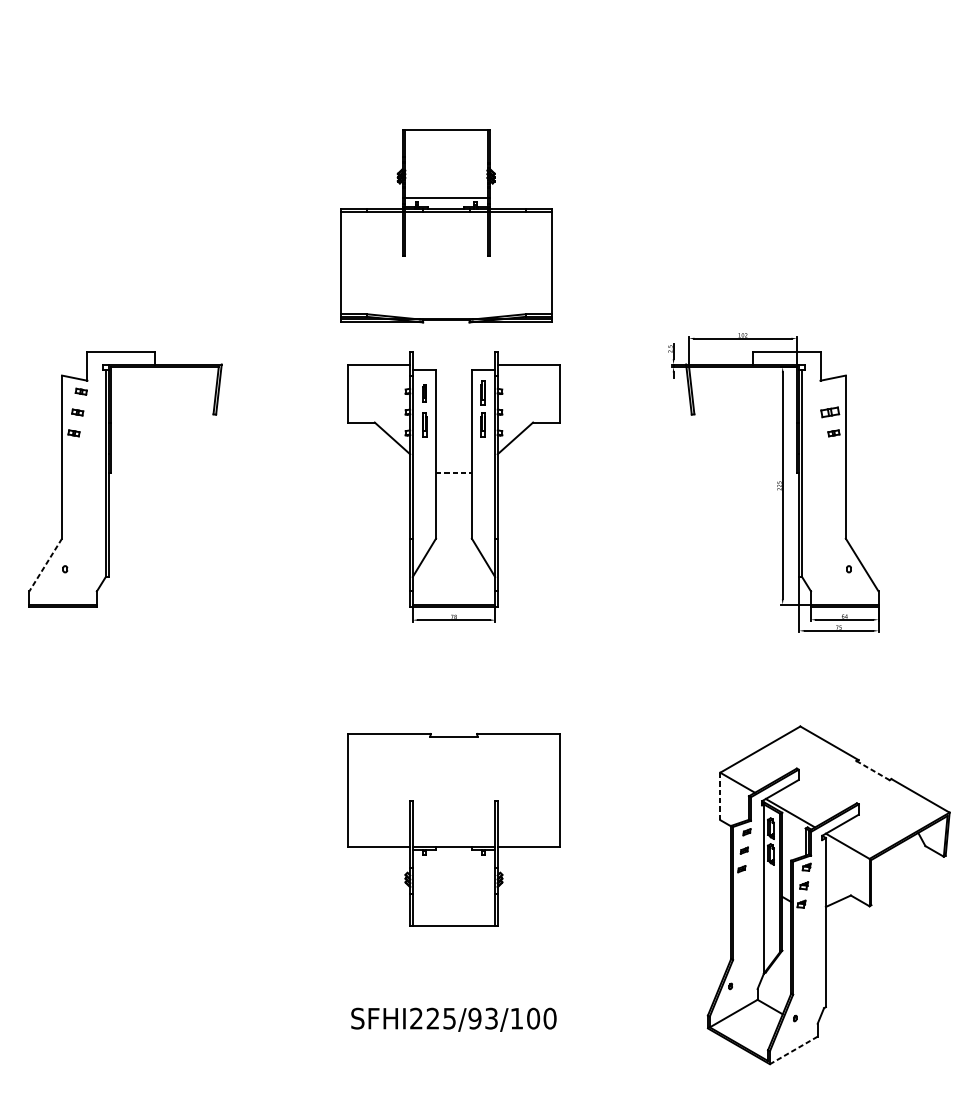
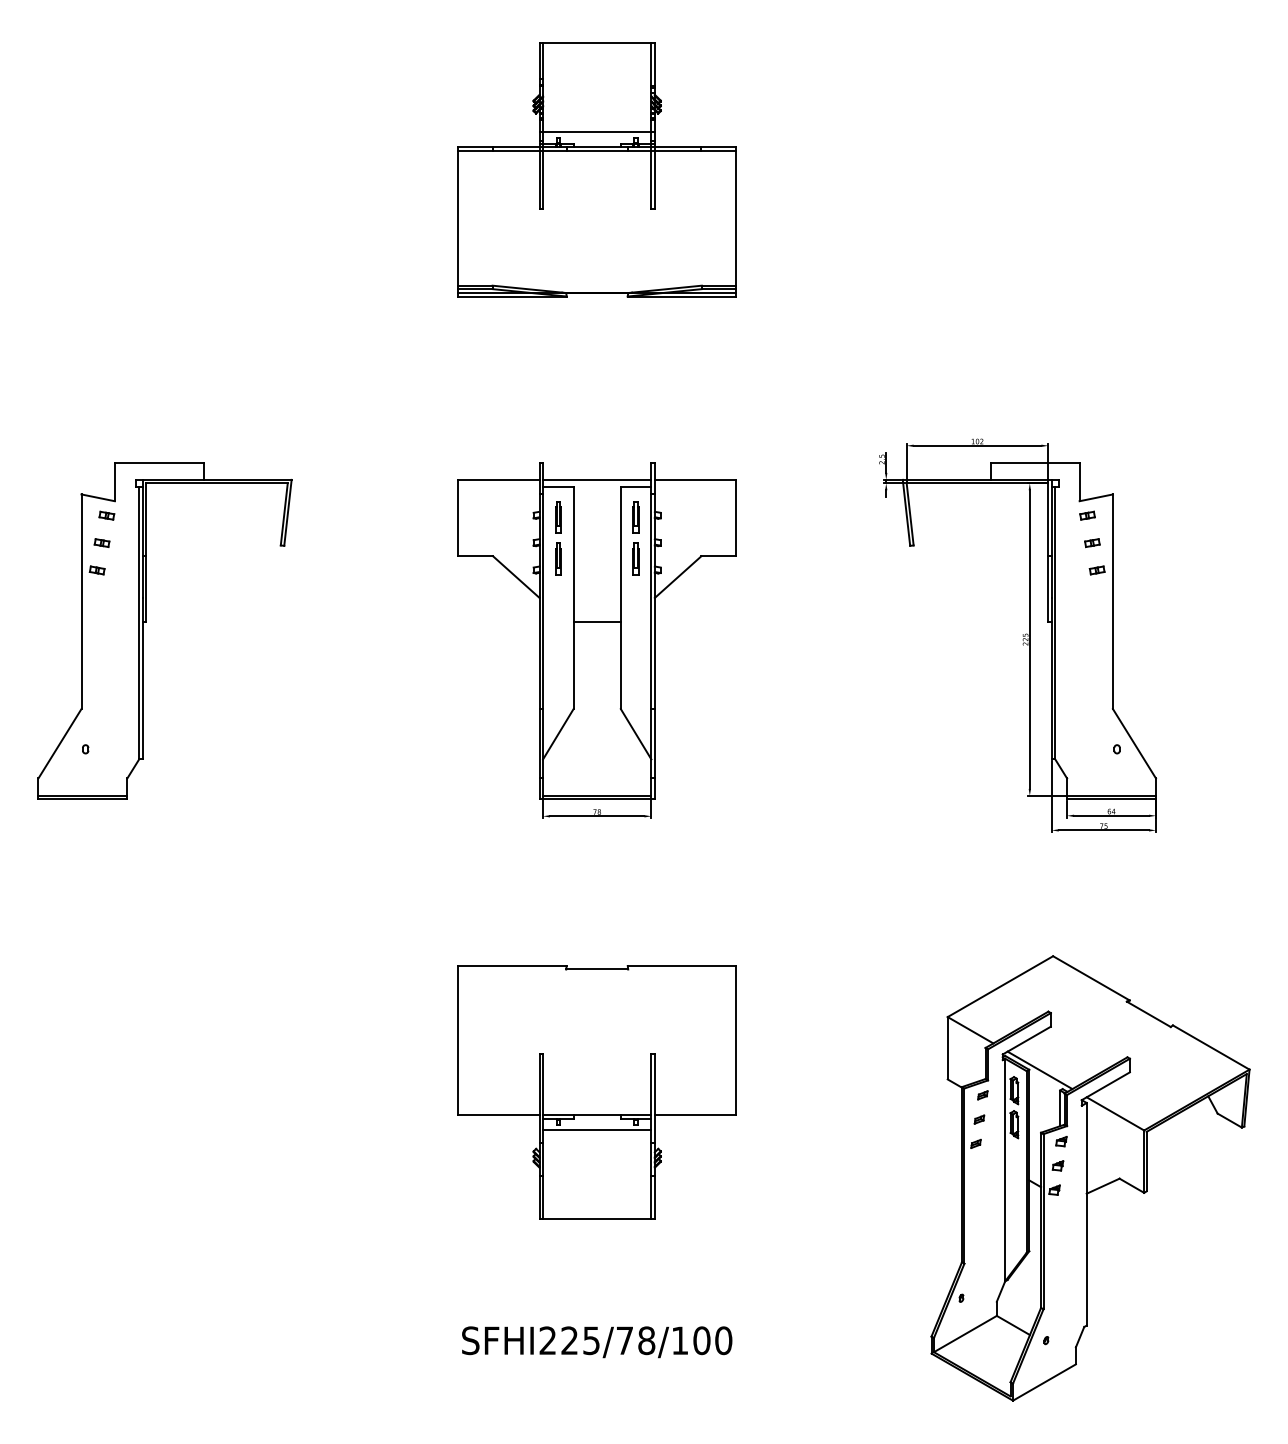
part: (445, 225) -> (596, 169), moved
line: (454, 364) -> (597, 479), added
part: (826, 391) -> (1087, 515), added
part: (424, 393) -> (558, 517), size x1.43
part: (830, 412) -> (1092, 543), size x0.62
line: (454, 472) -> (597, 622), dashed -> solid
line: (45, 564) -> (59, 743), dashed -> solid
line: (872, 770) -> (1148, 1014), dashed -> solid
line: (720, 795) -> (947, 1047), dashed -> solid
line: (454, 858) -> (597, 1130), added
text: (483, 1018) -> (635, 1340), SFHI225/93/100 -> SFHI225/78/100
line: (793, 1050) -> (1044, 1382), dashed -> solid

